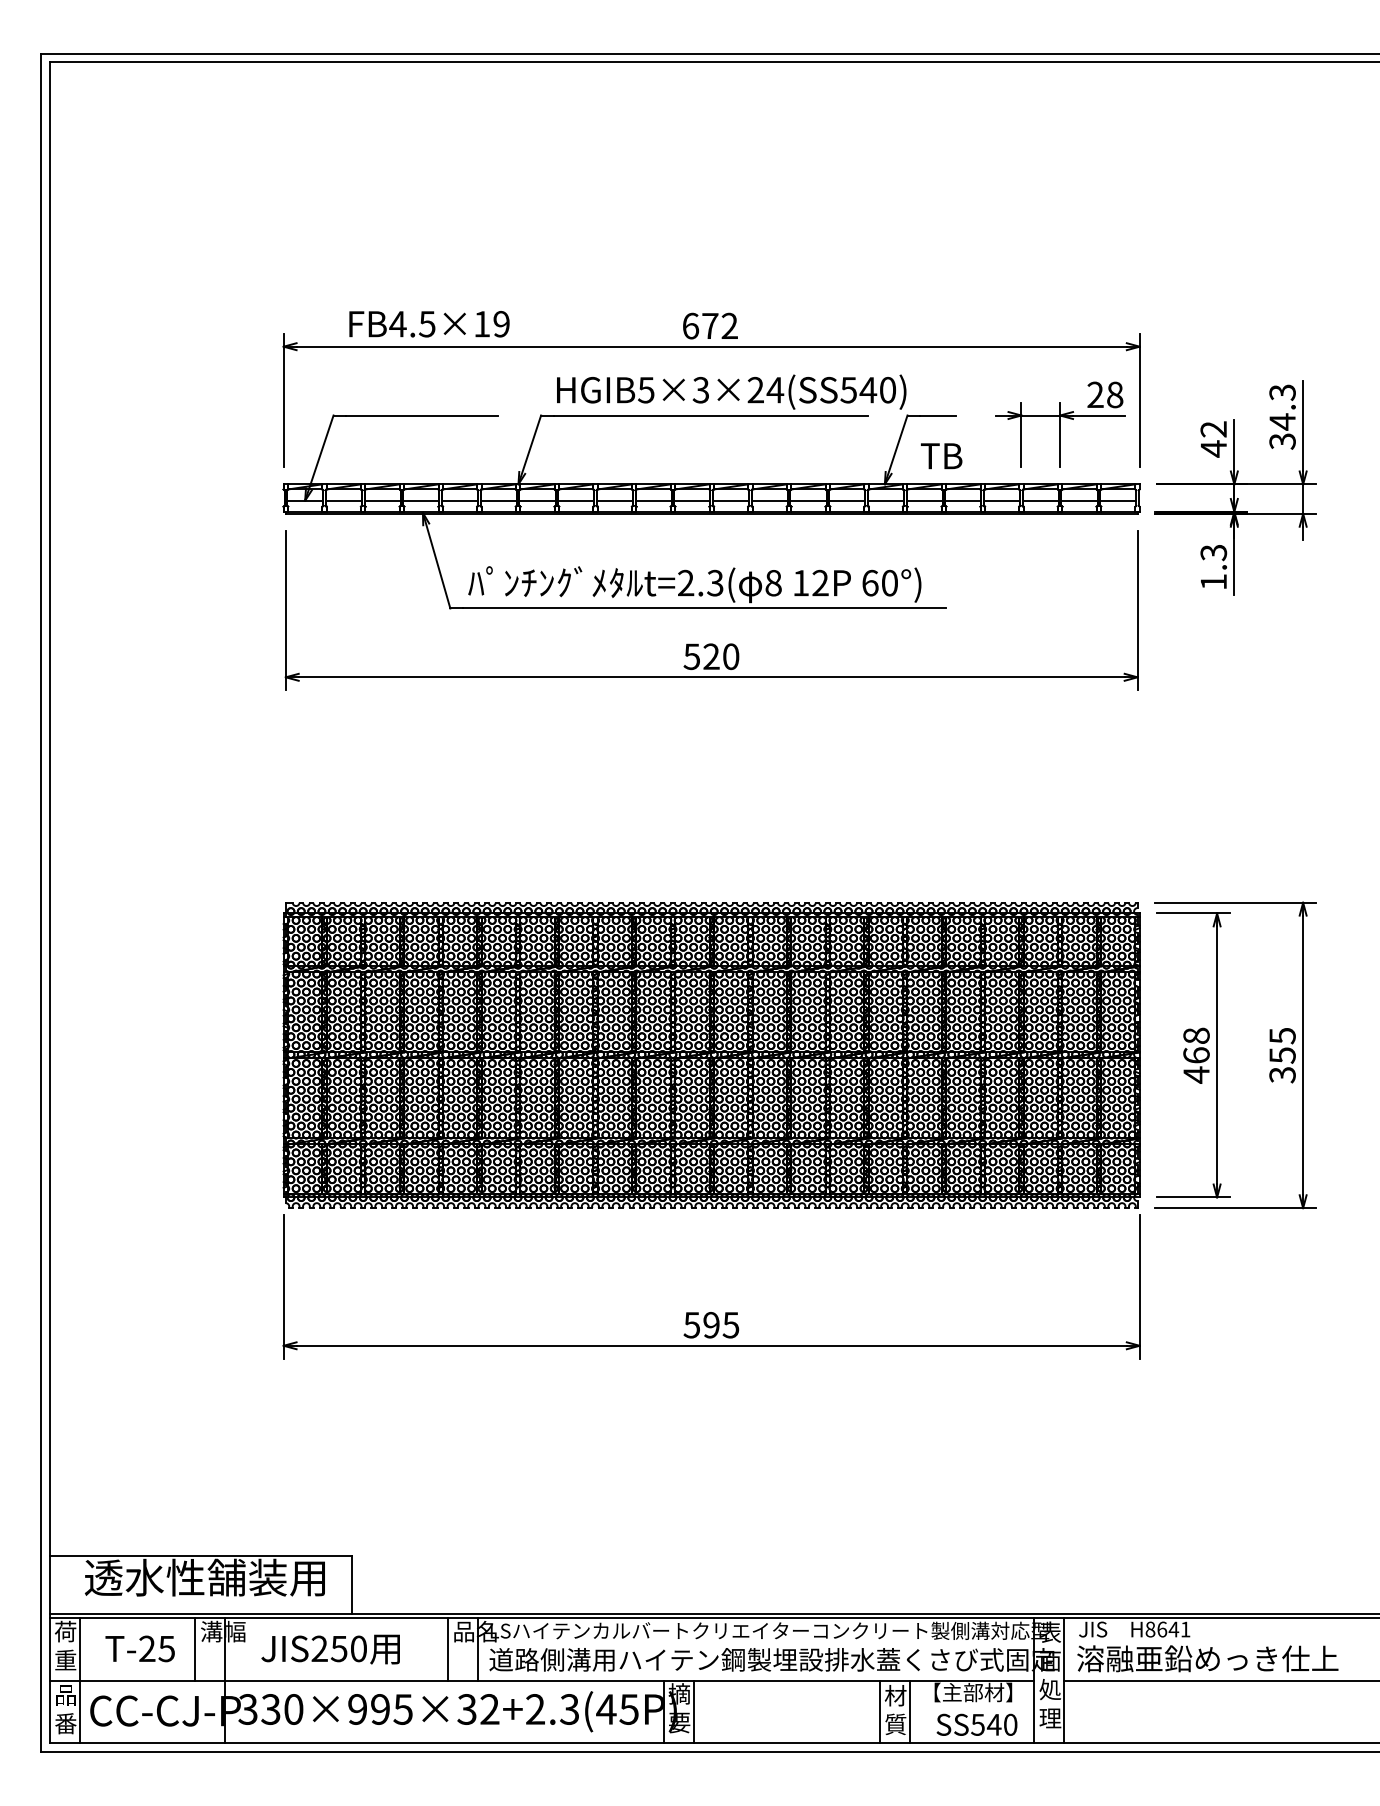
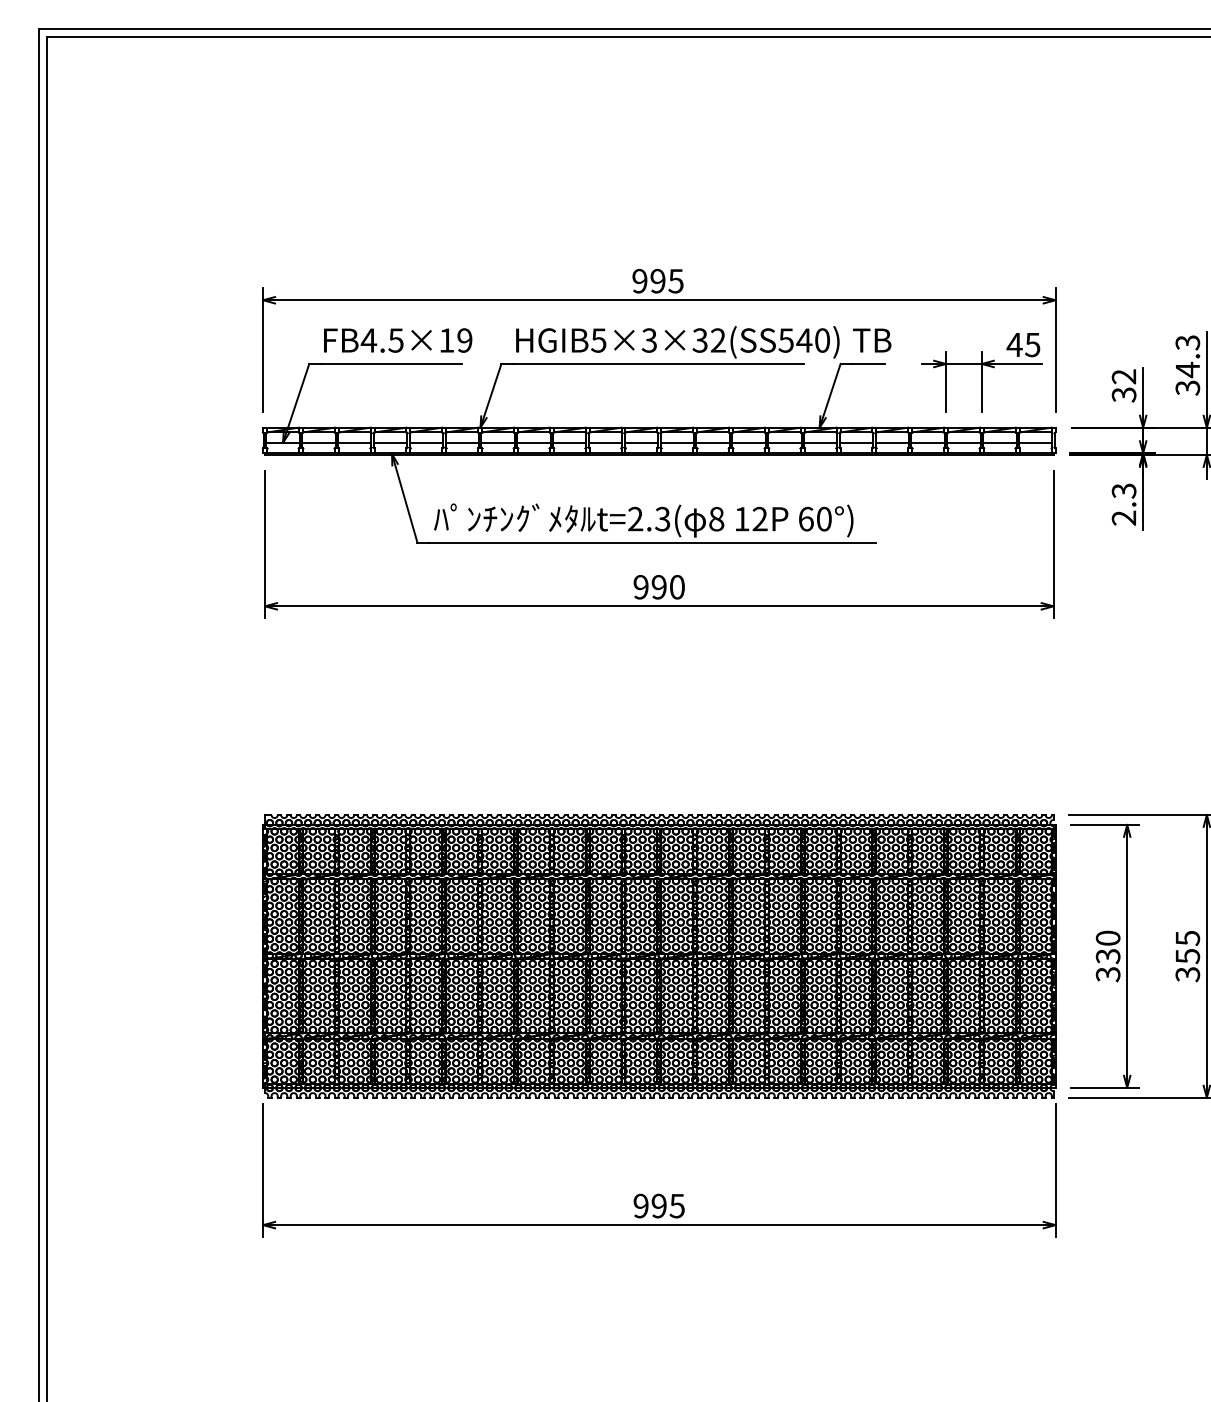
text: (429, 324) -> (398, 340), moved
text: (709, 325) -> (657, 280), 672 -> 995
text: (765, 389) -> (709, 339), HGIB5×3×24(SS540) -> HGIB5×3×32(SS540)
text: (1104, 394) -> (1022, 344), 28 -> 45
text: (1213, 448) -> (1123, 394), 42 -> 32
text: (941, 456) -> (872, 340), moved
text: (1213, 582) -> (1123, 518), 1.3 -> 2.3
text: (701, 656) -> (649, 587), 520 -> 990
text: (1196, 1055) -> (1108, 956), 468 -> 330
text: (691, 1324) -> (640, 1205), 595 -> 995

